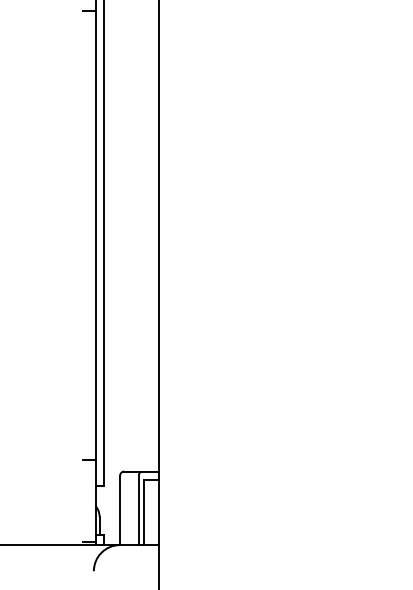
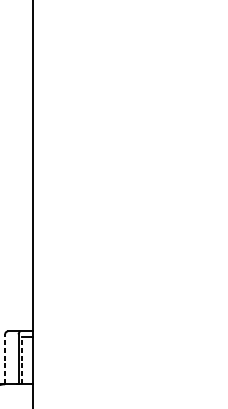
line: (120, 510) -> (5, 359), solid -> dashed
line: (143, 512) -> (21, 360), solid -> dashed

